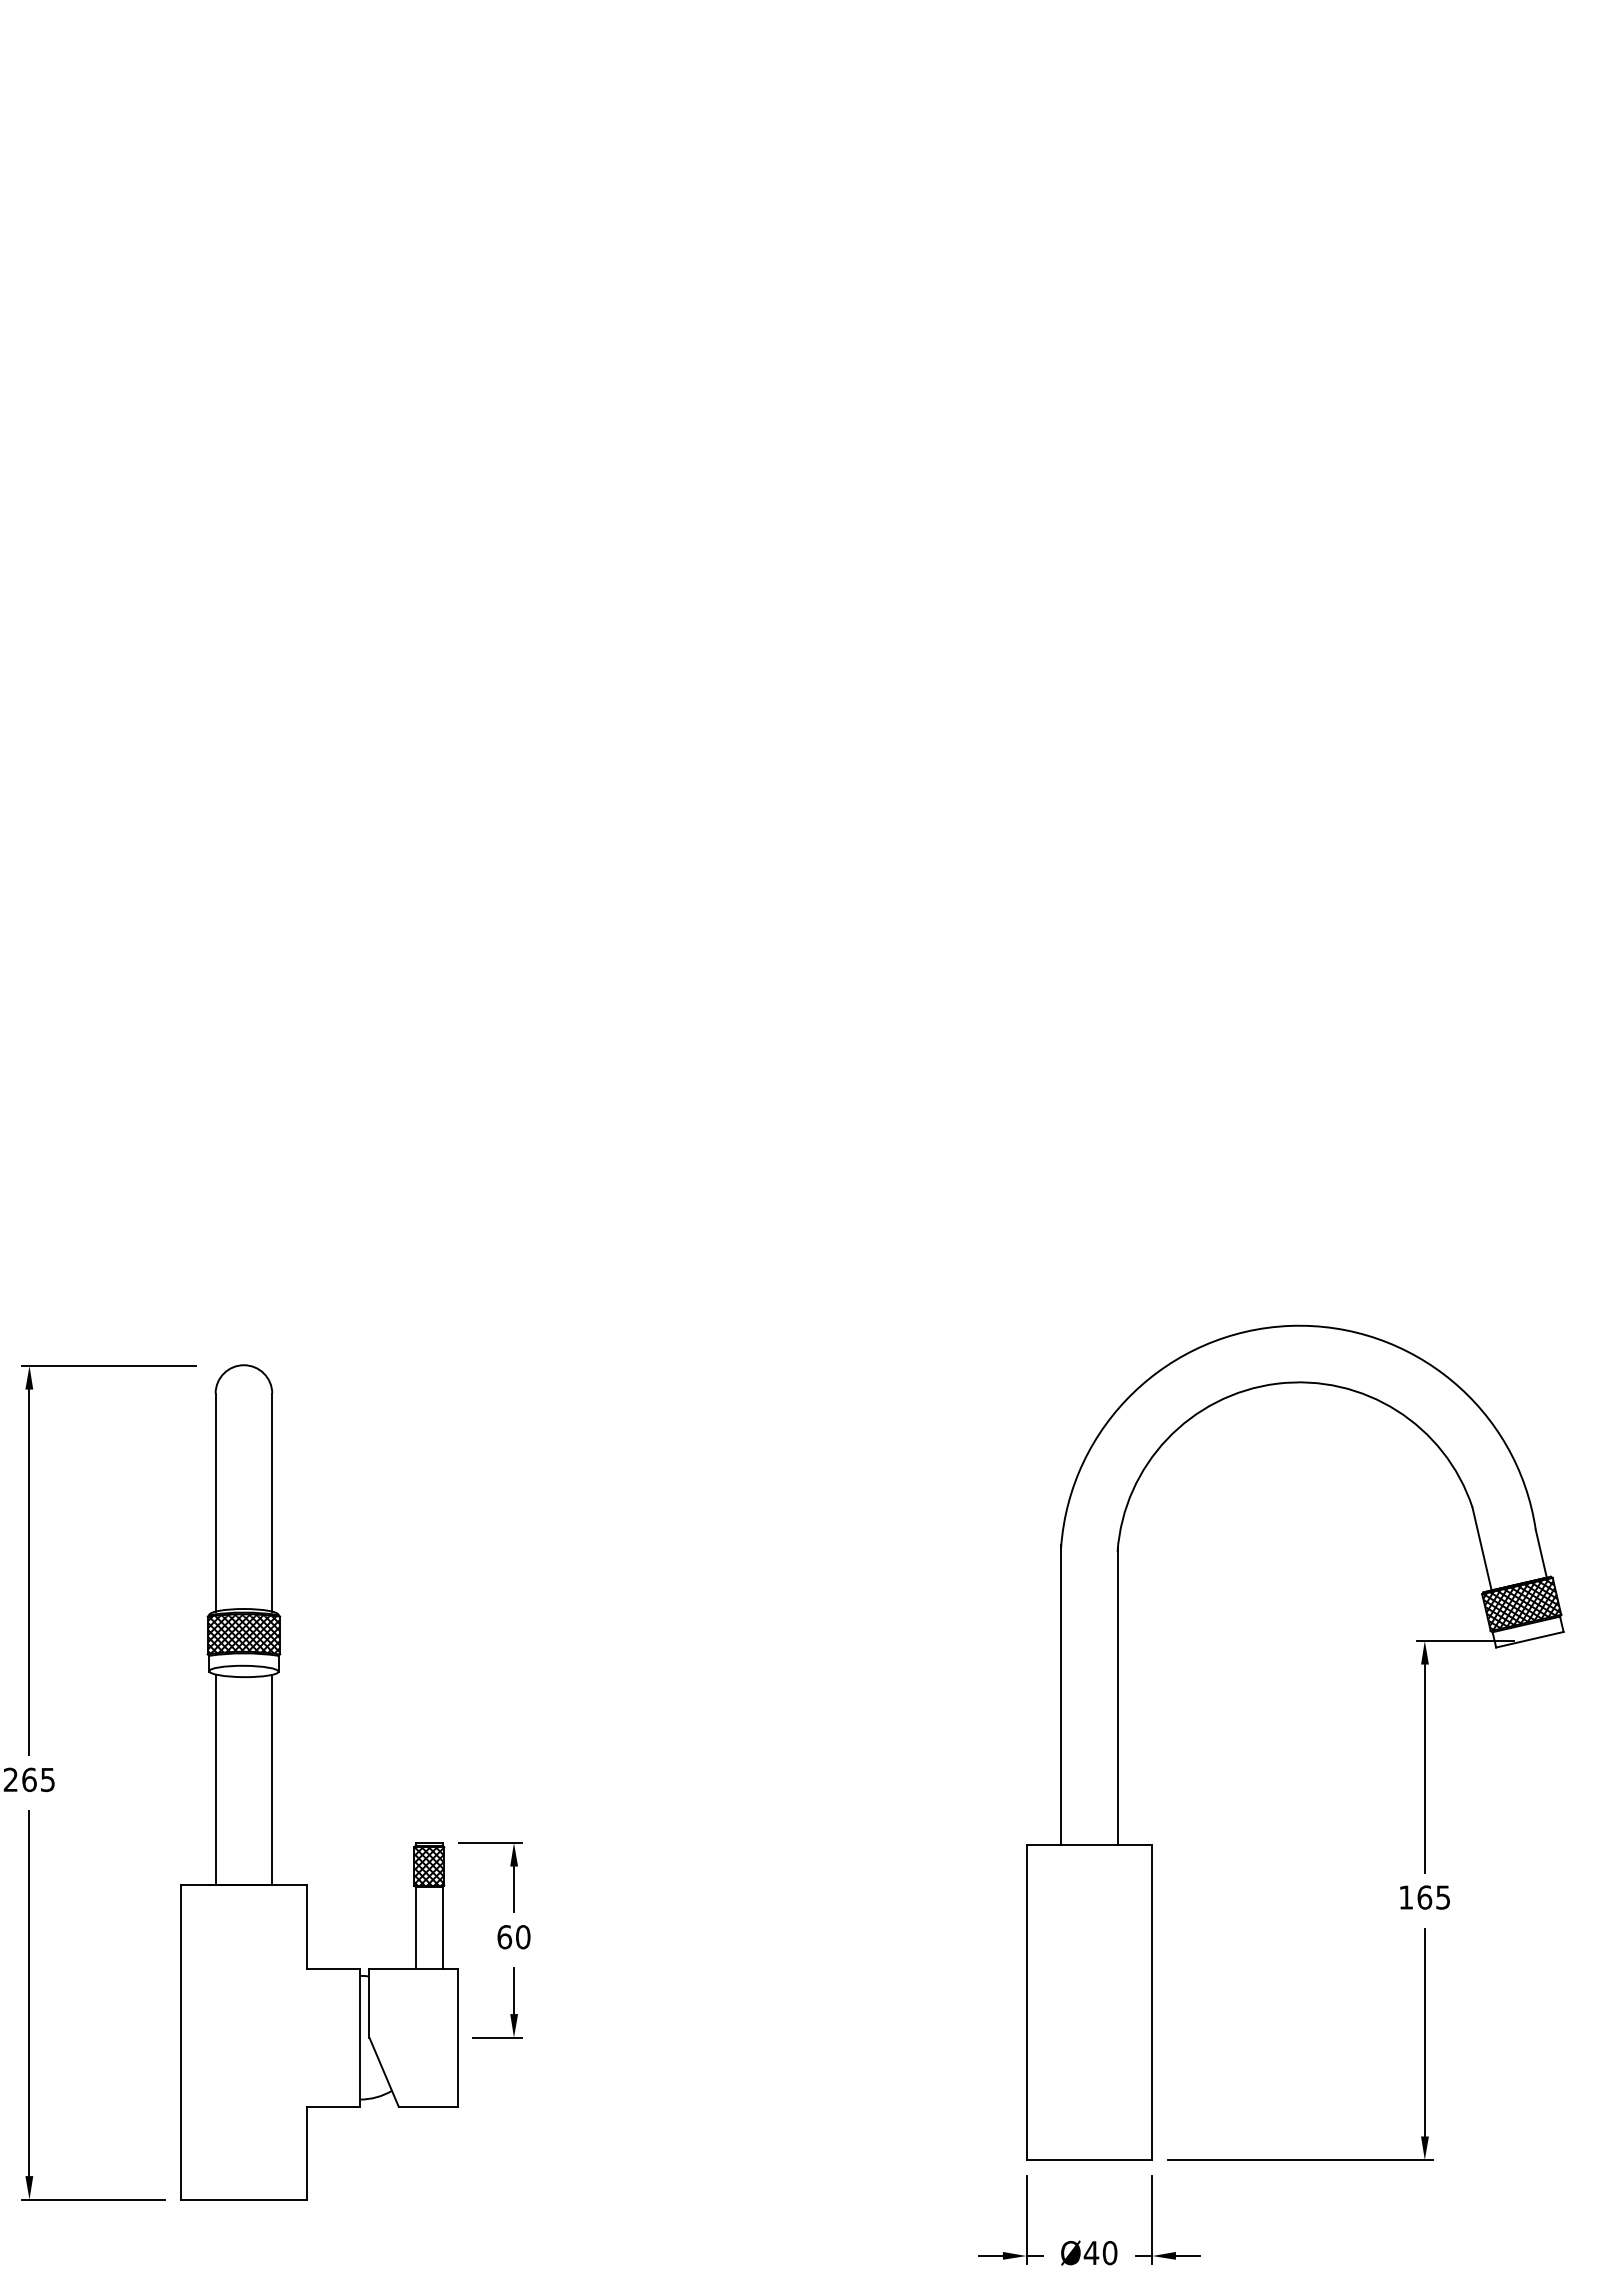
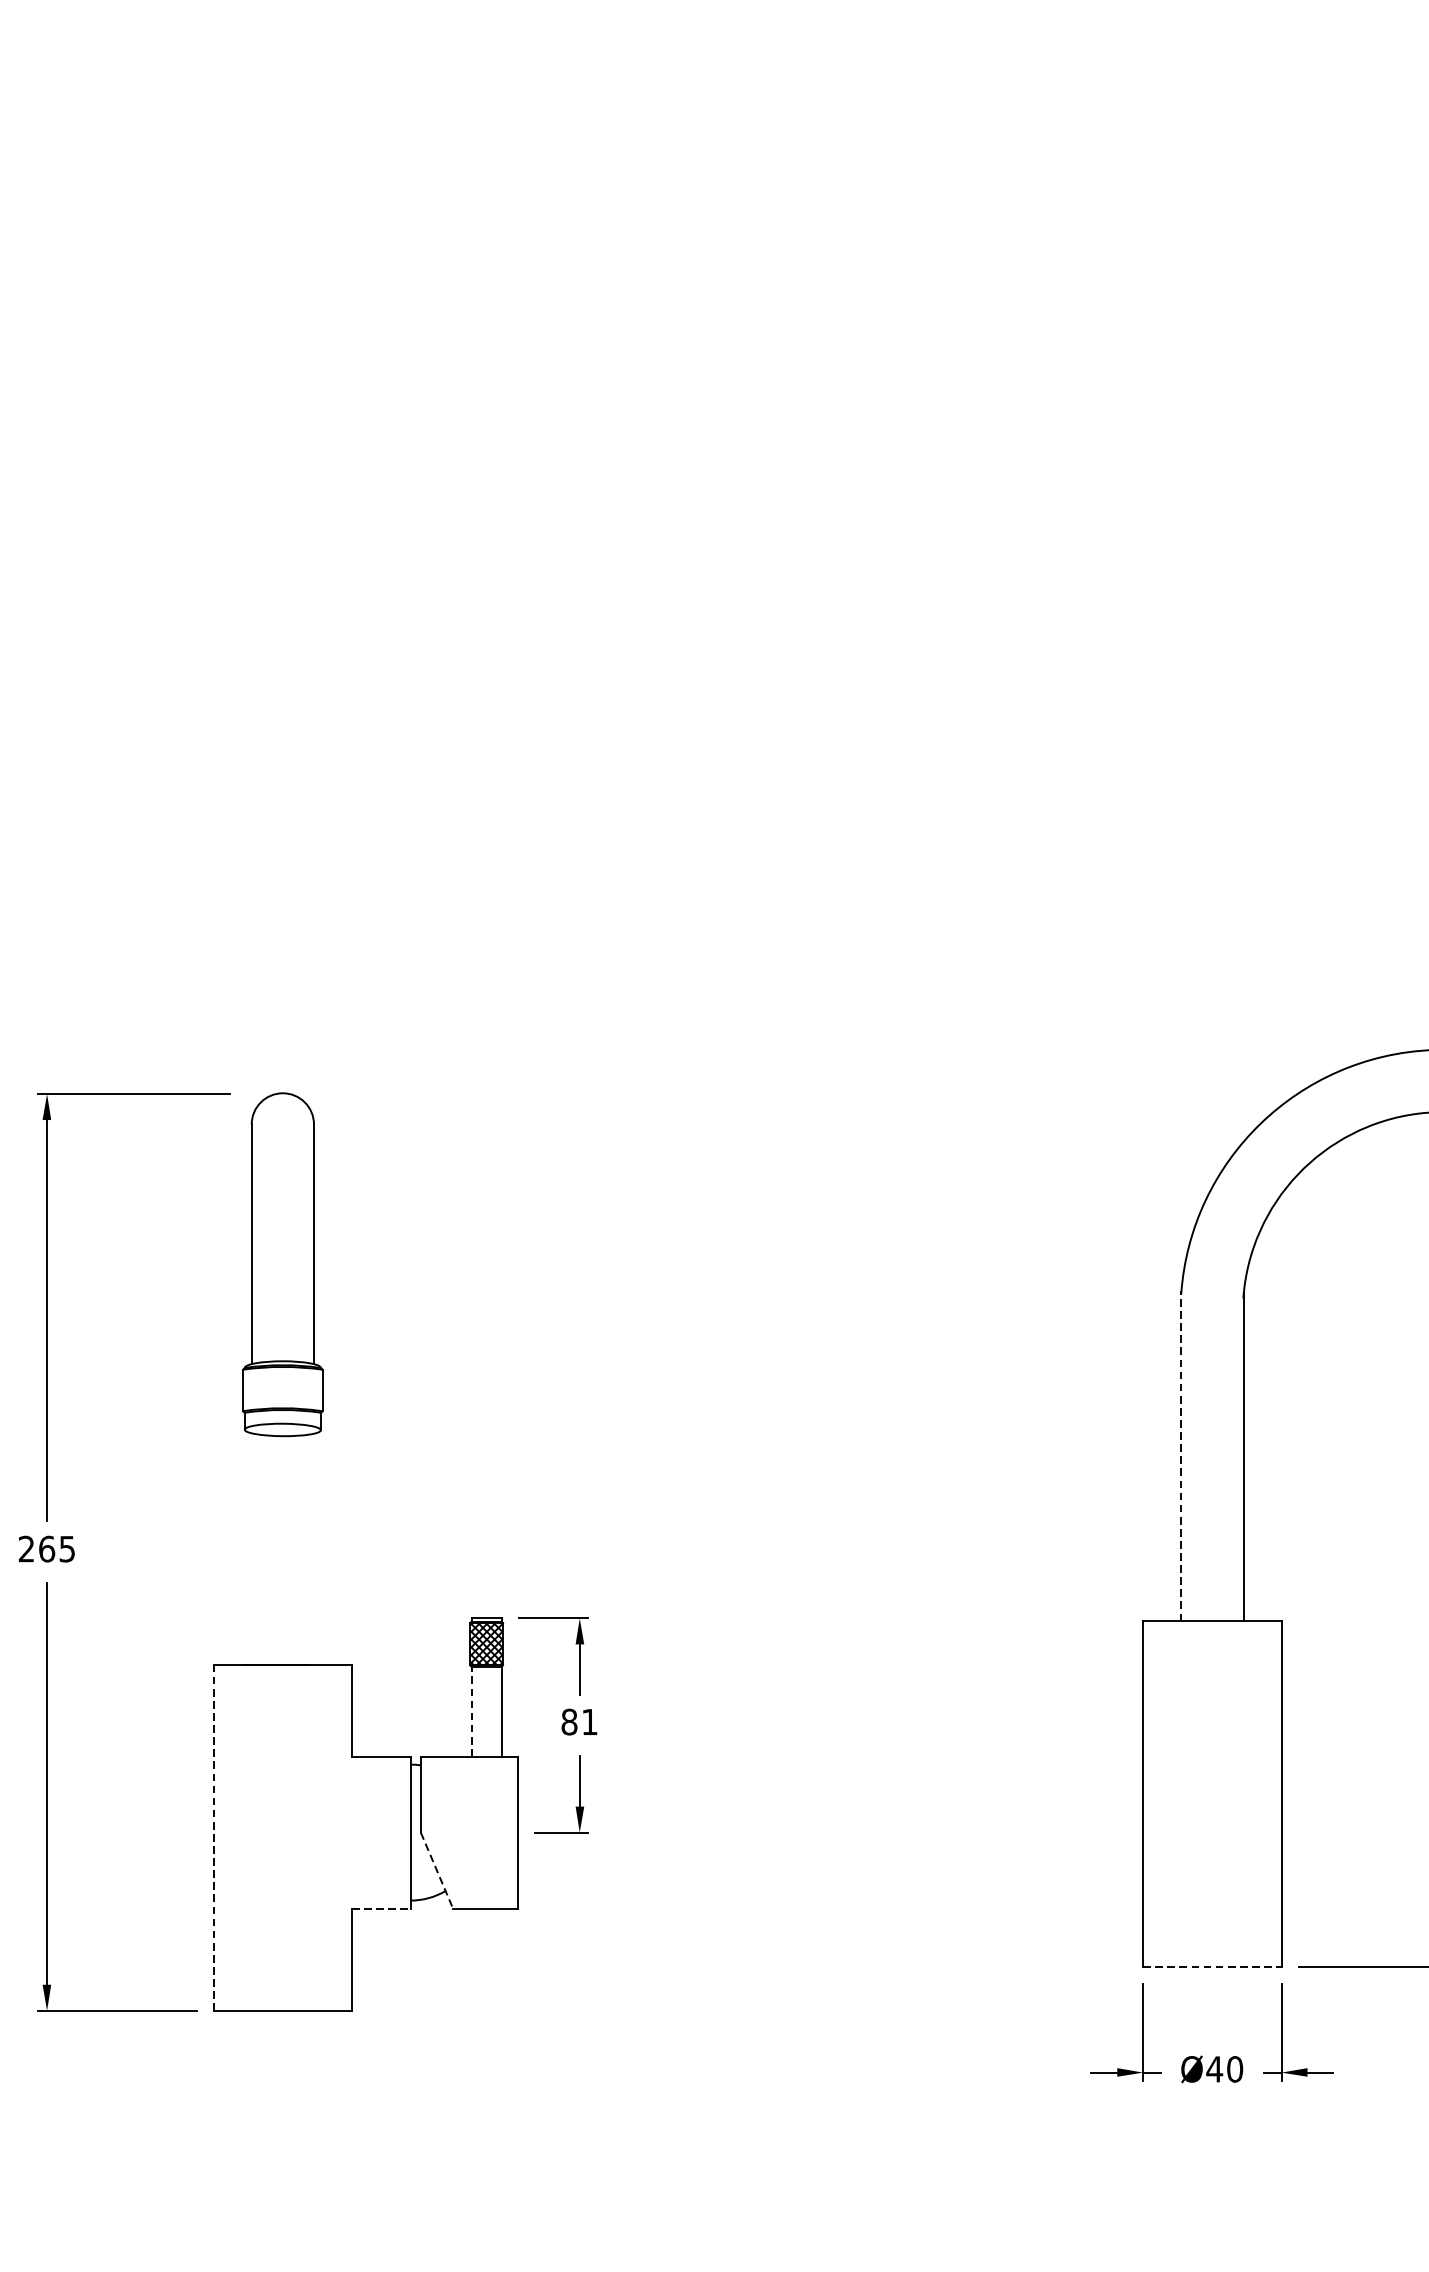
hatch: (243, 1634) -> (282, 1389), removed
line: (1061, 1694) -> (1181, 1455), solid -> dashed
line: (215, 1779) -> (251, 1548), removed
line: (272, 1779) -> (314, 1548), removed
line: (415, 1927) -> (471, 1711), solid -> dashed
text: (513, 1937) -> (579, 1722), 60 -> 81
line: (181, 2042) -> (214, 1837), solid -> dashed
line: (384, 2072) -> (437, 1870), solid -> dashed
line: (333, 2106) -> (381, 1908), solid -> dashed
line: (1089, 2160) -> (1212, 1967), solid -> dashed

